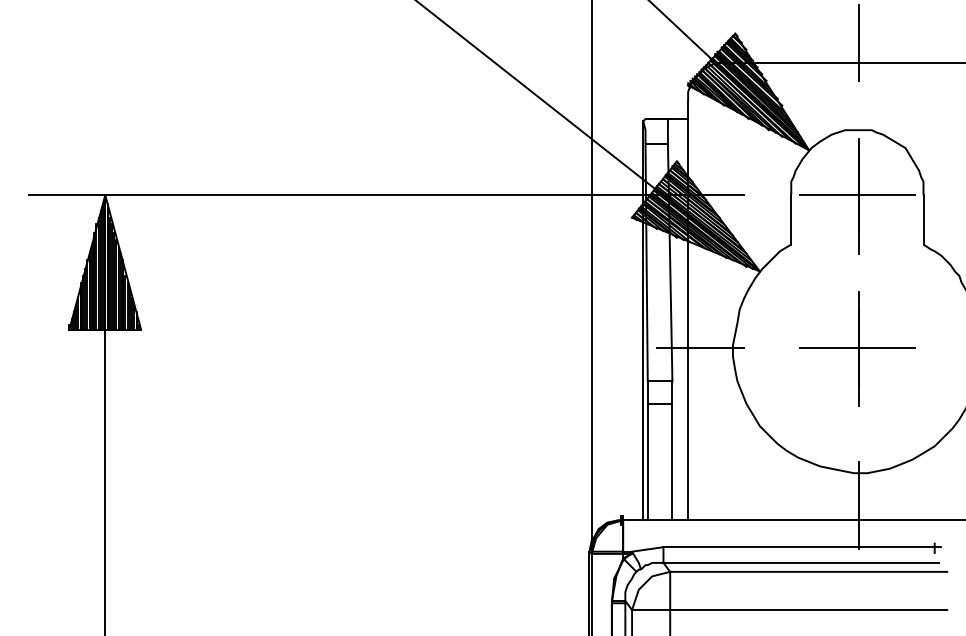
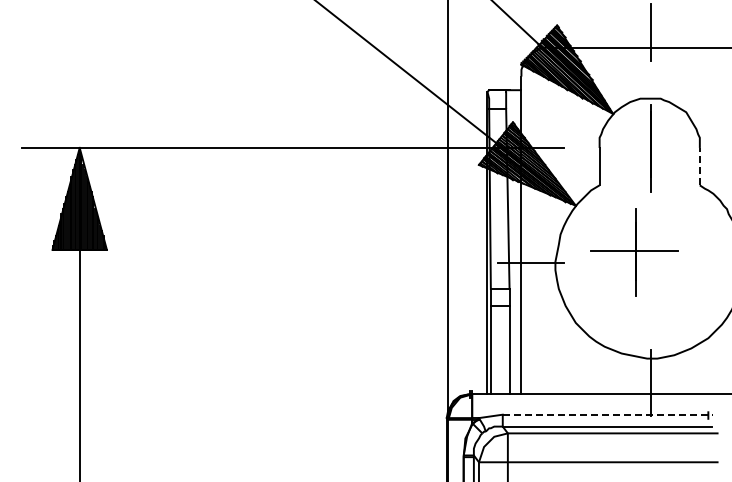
line: (857, 194) -> (649, 147), removed
line: (923, 219) -> (699, 166), solid -> dashed
part: (857, 349) -> (634, 252), moved
line: (802, 546) -> (608, 414), solid -> dashed

